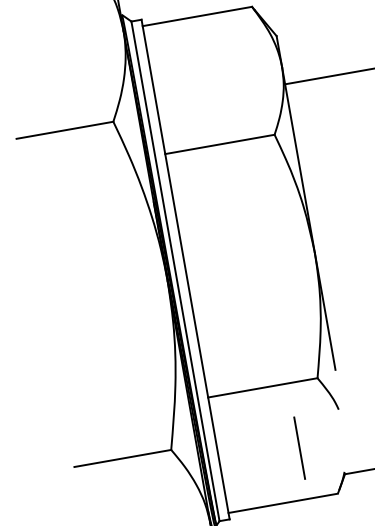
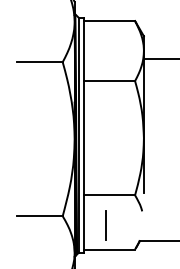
line: (297, 447) -> (105, 225), moved

